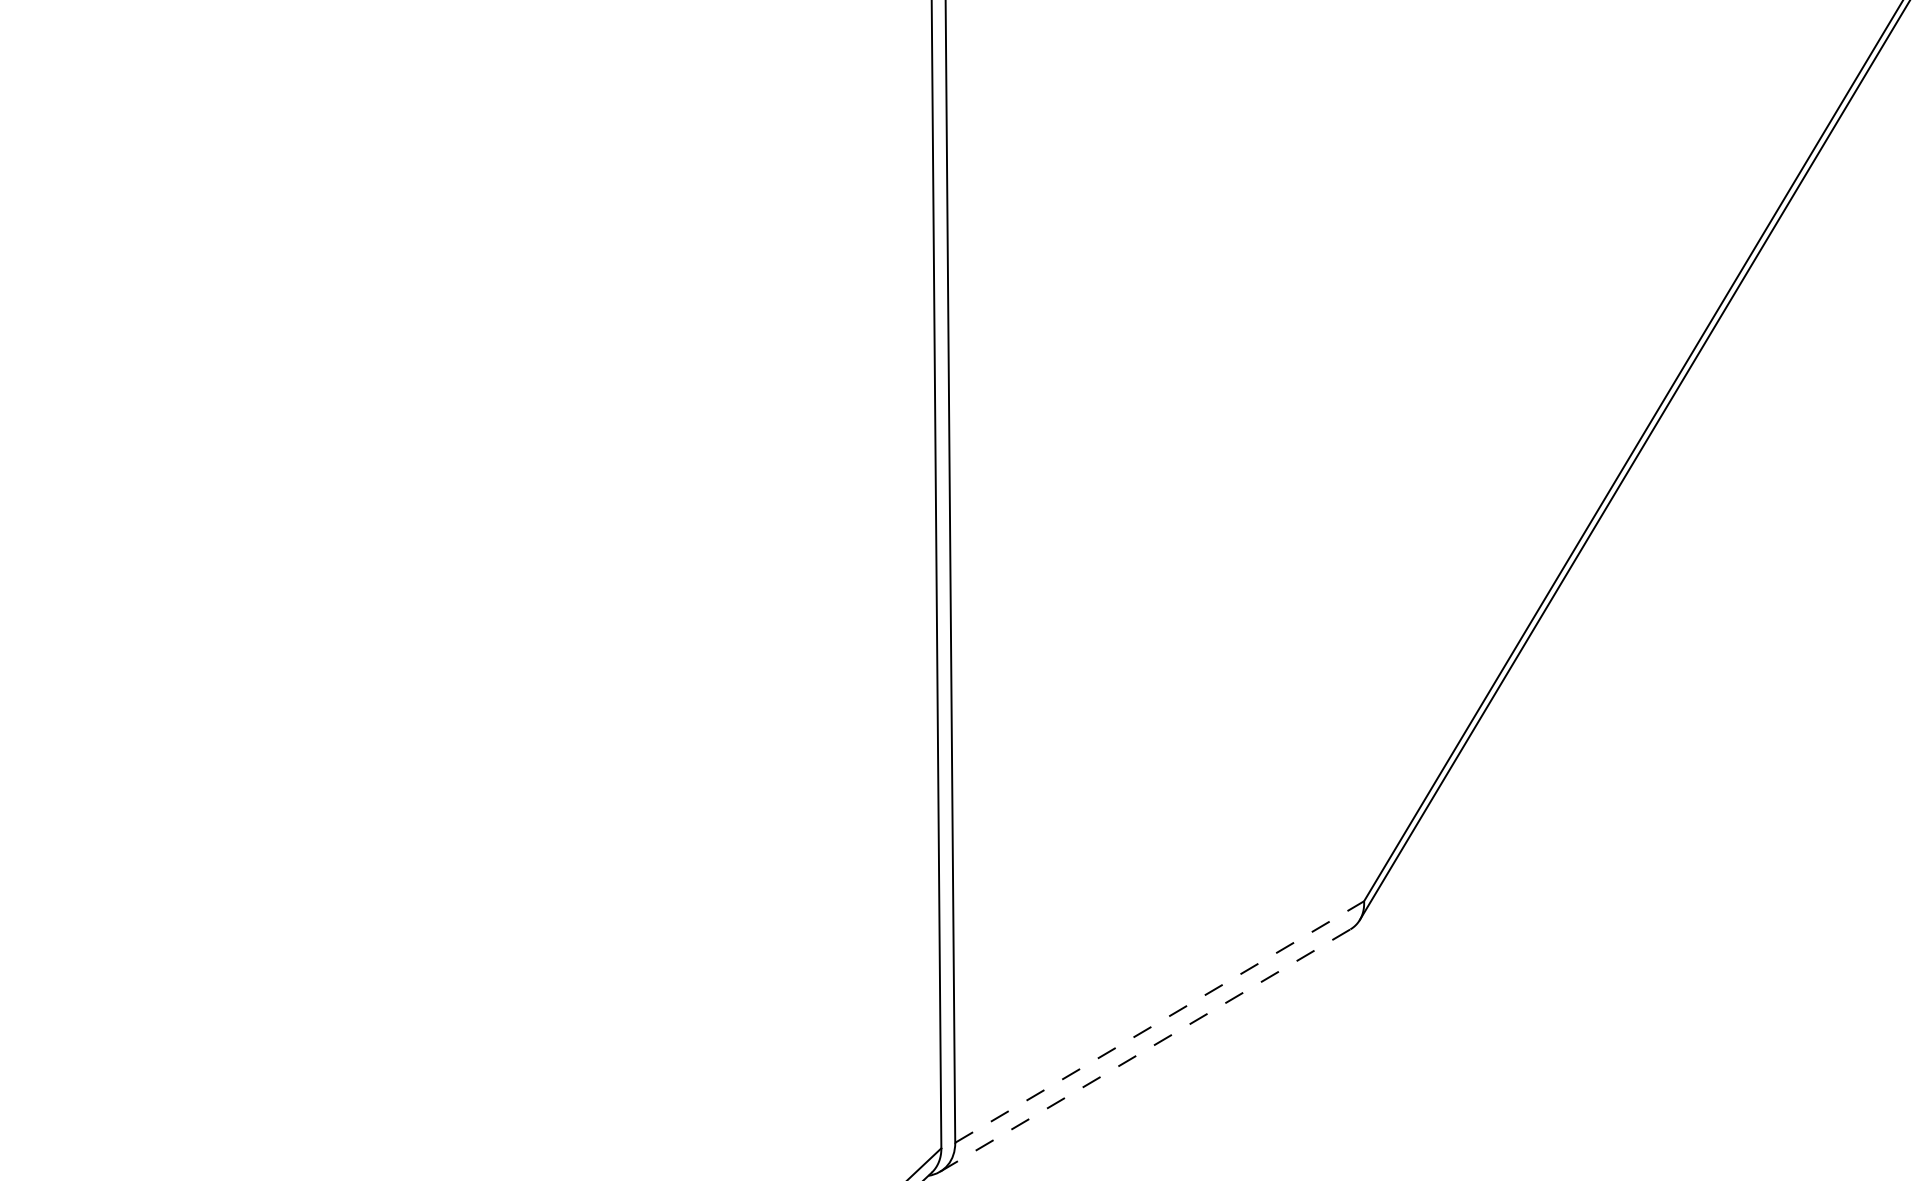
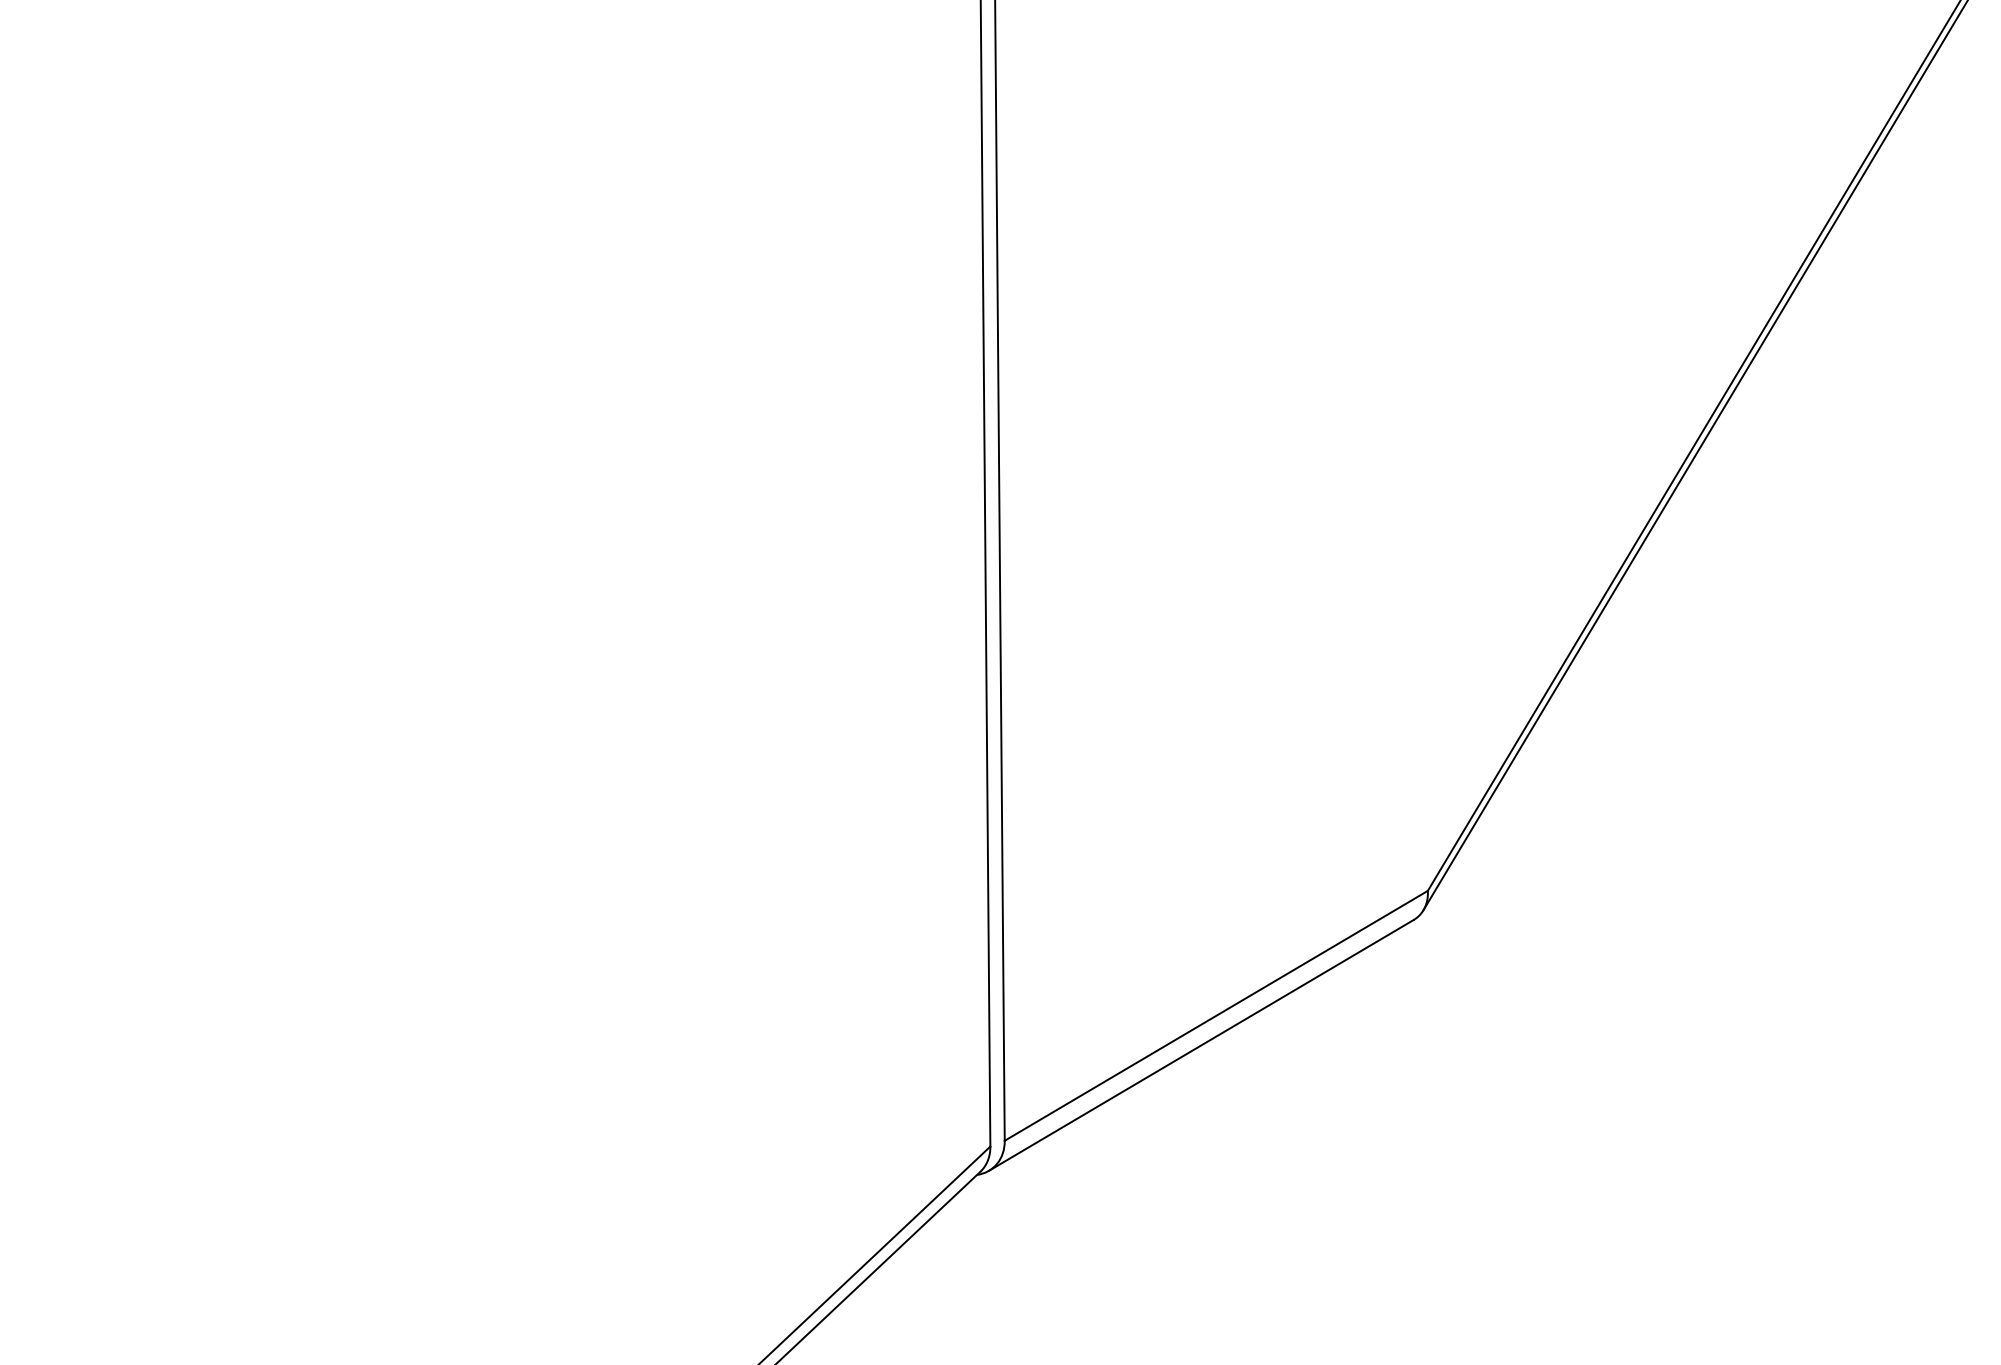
line: (1159, 1021) -> (1216, 1015), dashed -> solid
line: (1145, 1050) -> (1201, 1045), dashed -> solid

